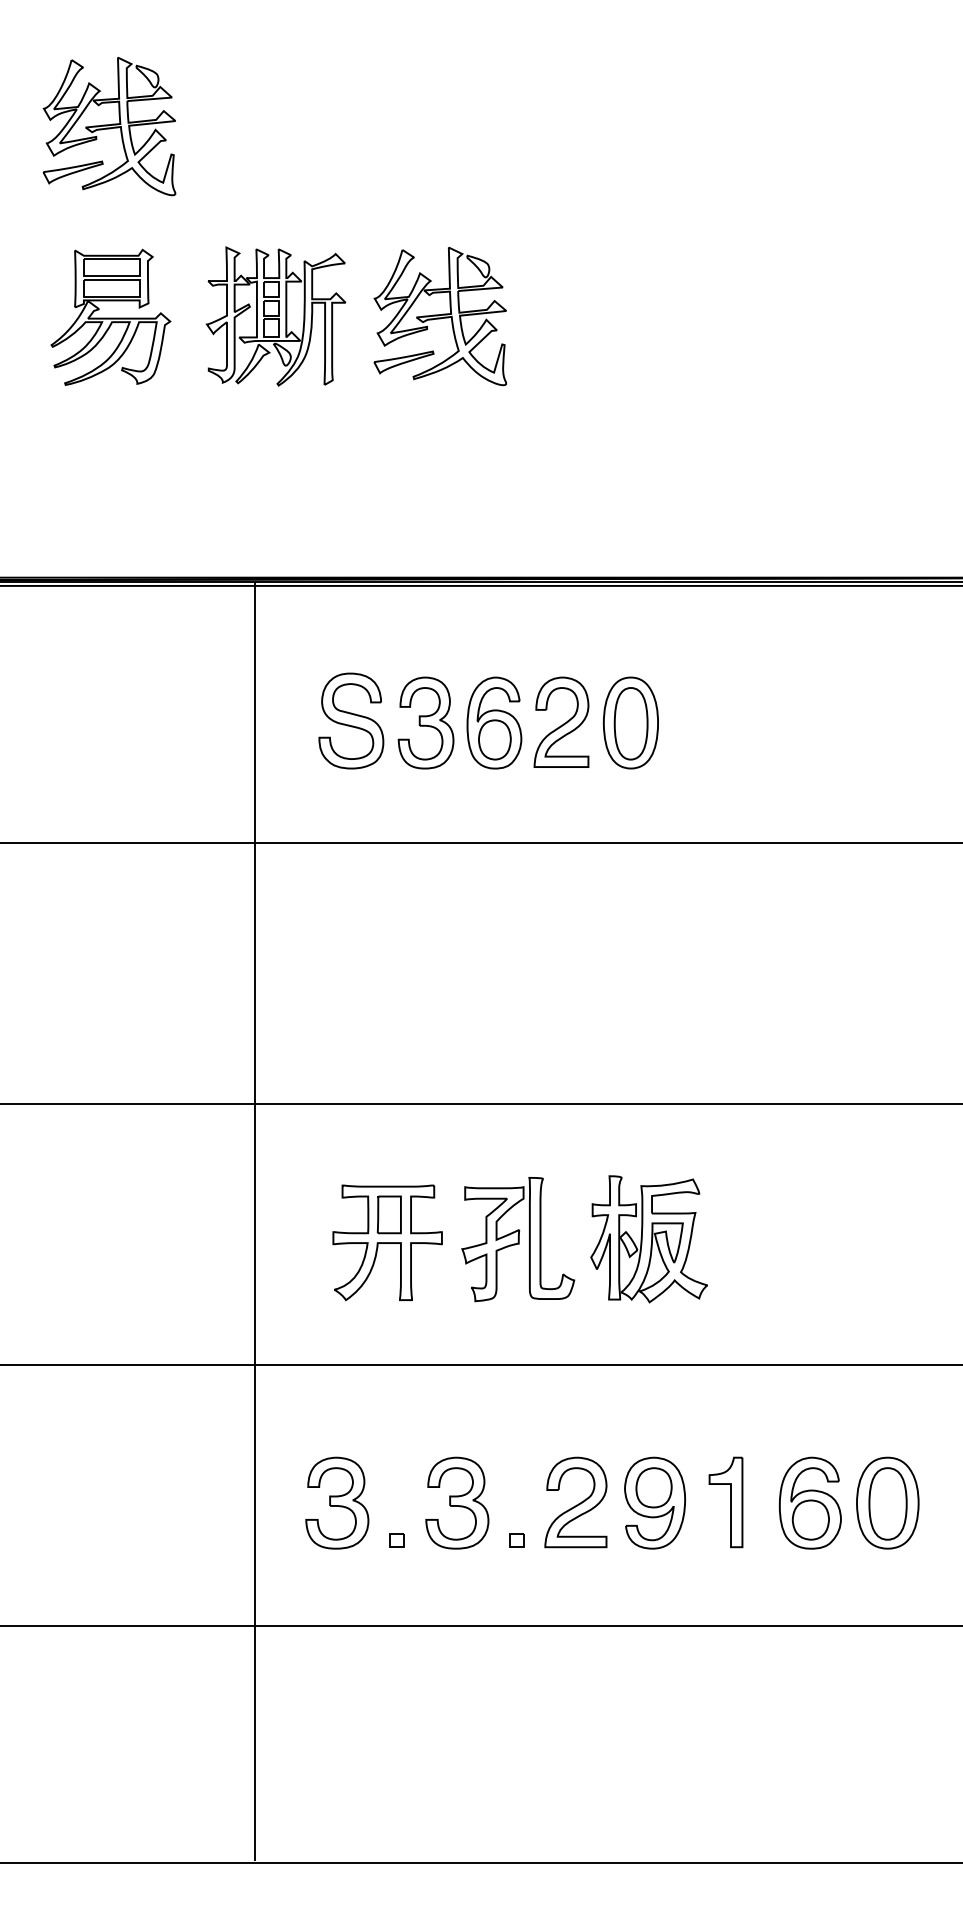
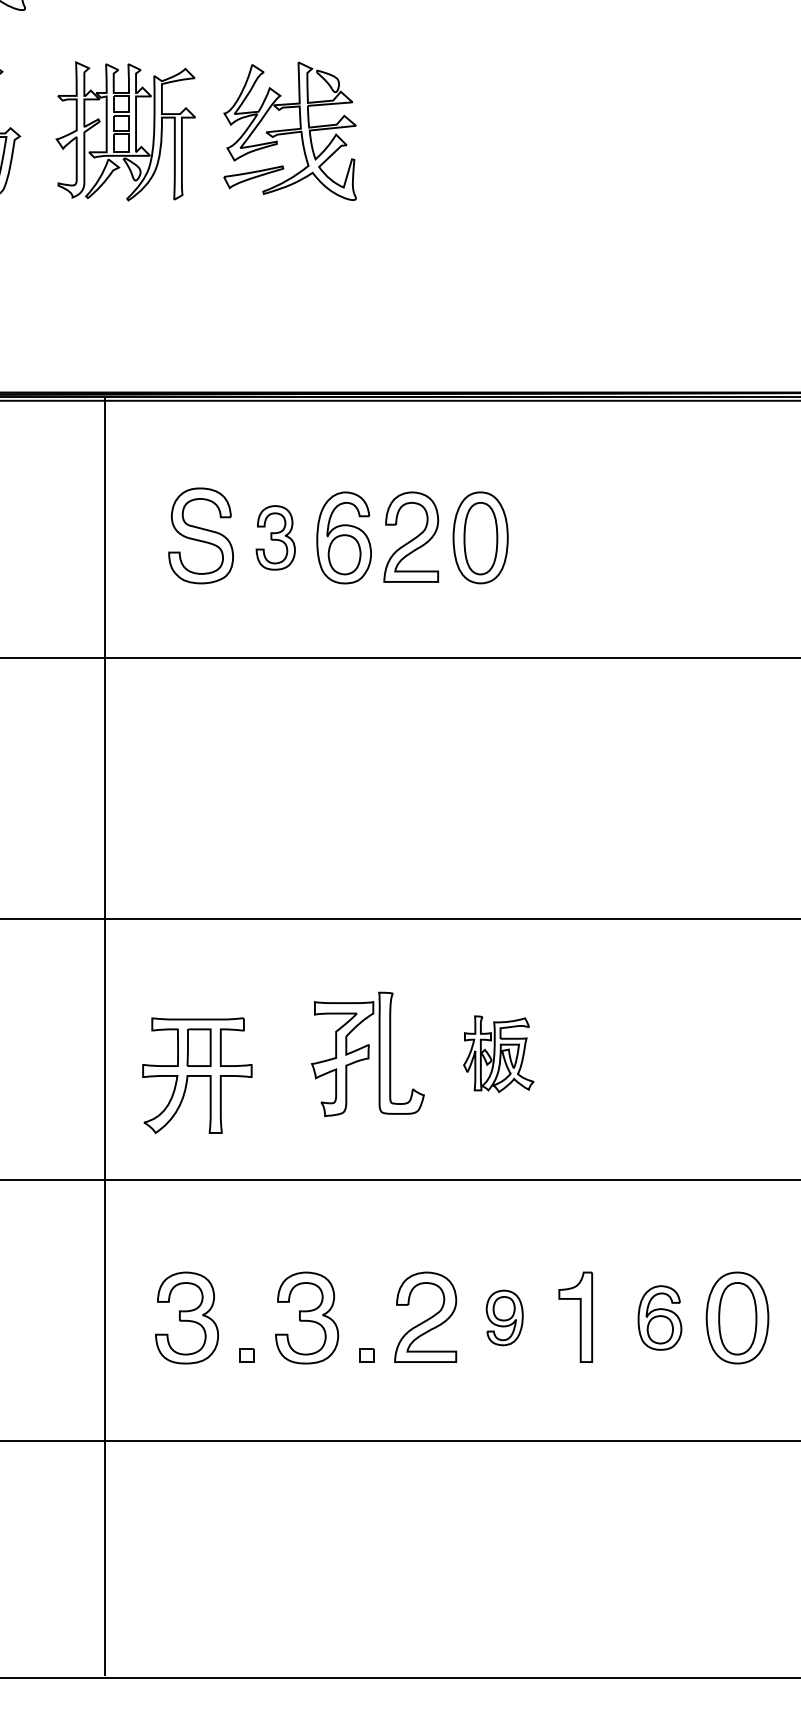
part: (425, 722) -> (275, 537), size x0.7
part: (648, 1239) -> (498, 1054), size x0.6
part: (387, 1242) -> (197, 1075), moved
part: (654, 1502) -> (504, 1317), size x0.6
part: (809, 1502) -> (659, 1317), size x0.7

